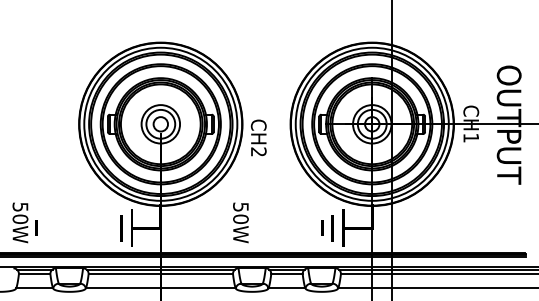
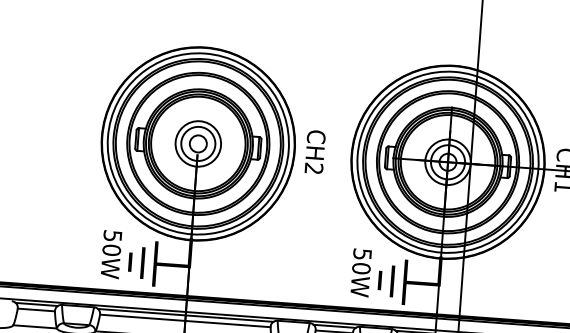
text: (258, 137) -> (314, 151), moved
text: (24, 222) -> (116, 254), moved
text: (240, 222) -> (360, 272), moved

